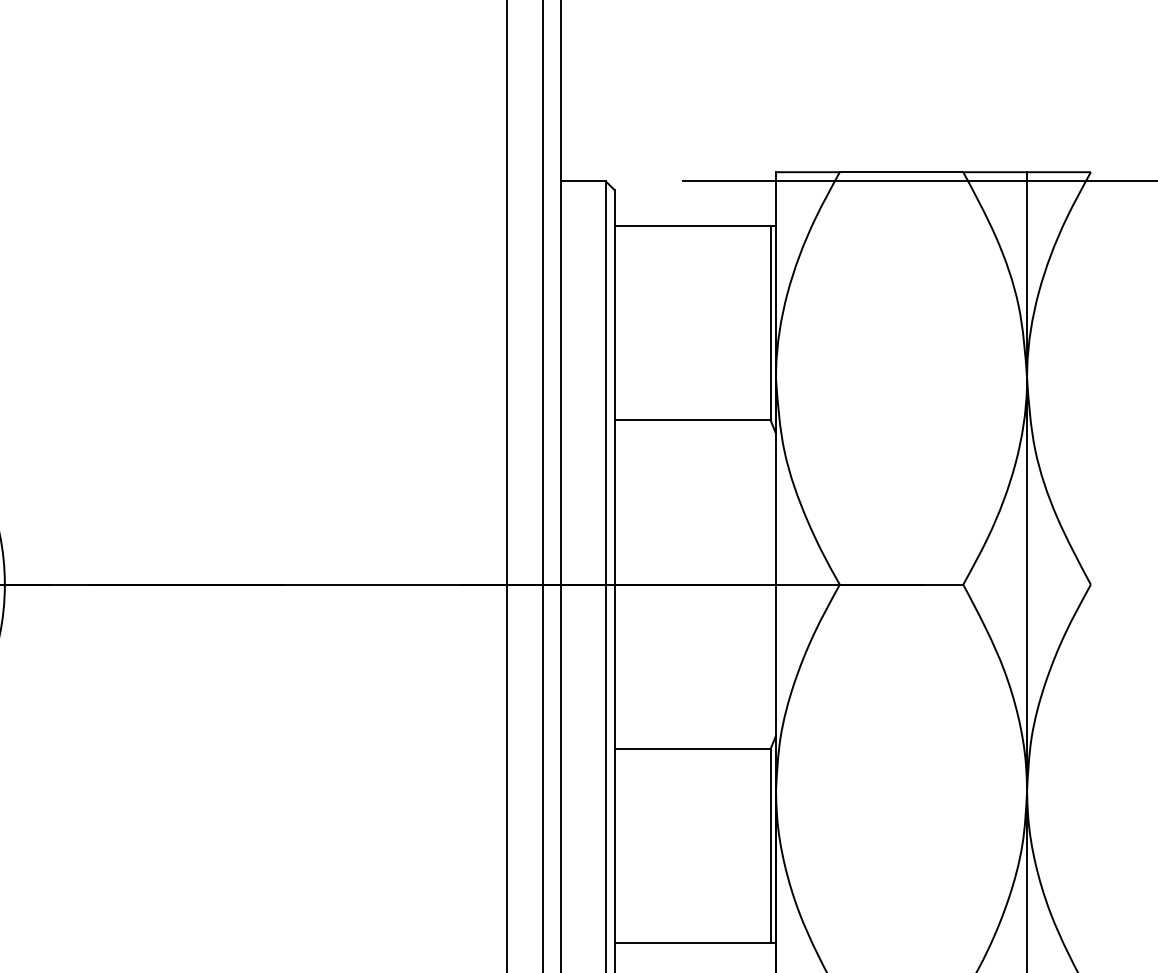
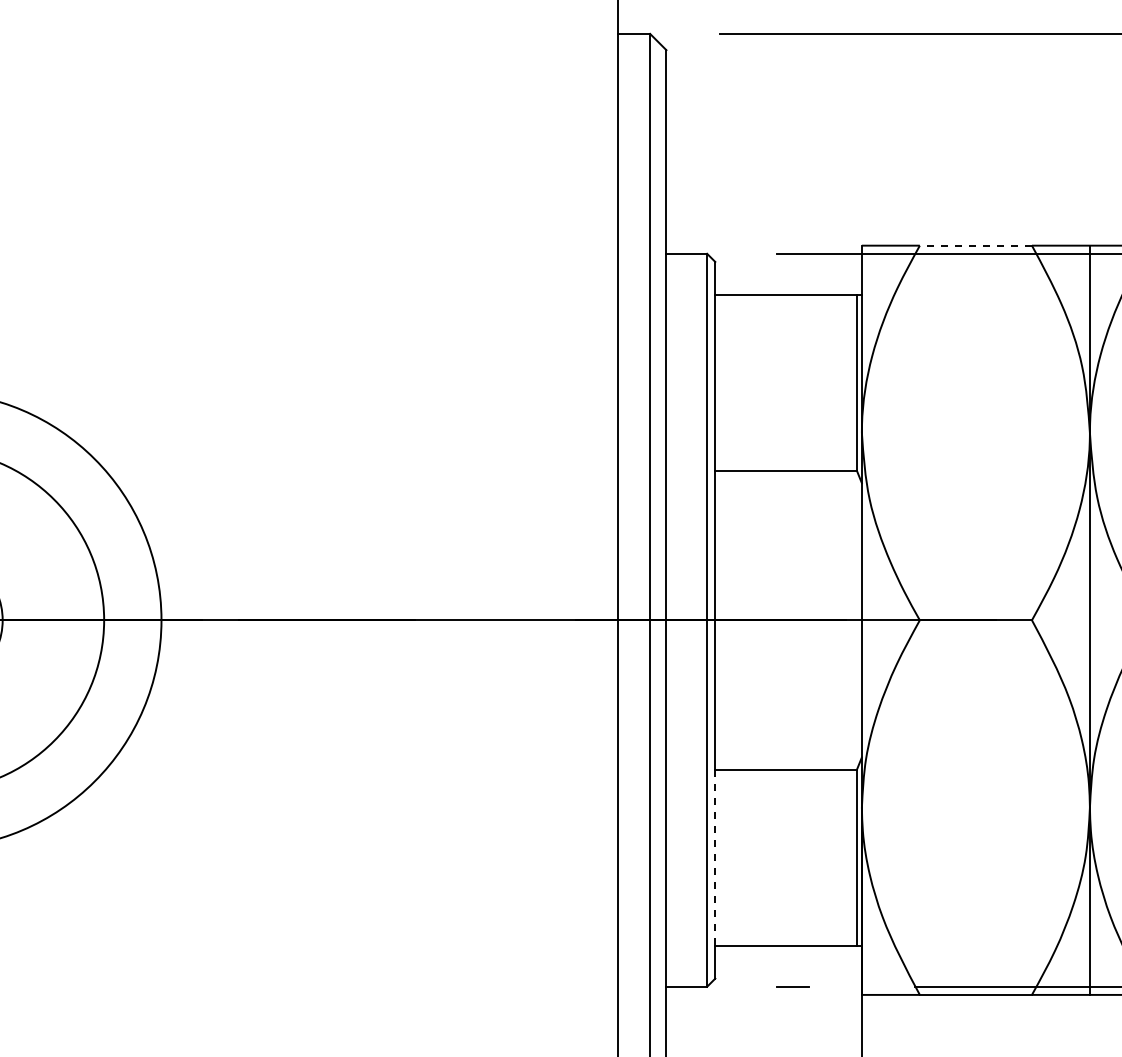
line: (901, 172) -> (975, 245), solid -> dashed
line: (614, 846) -> (715, 858), solid -> dashed

